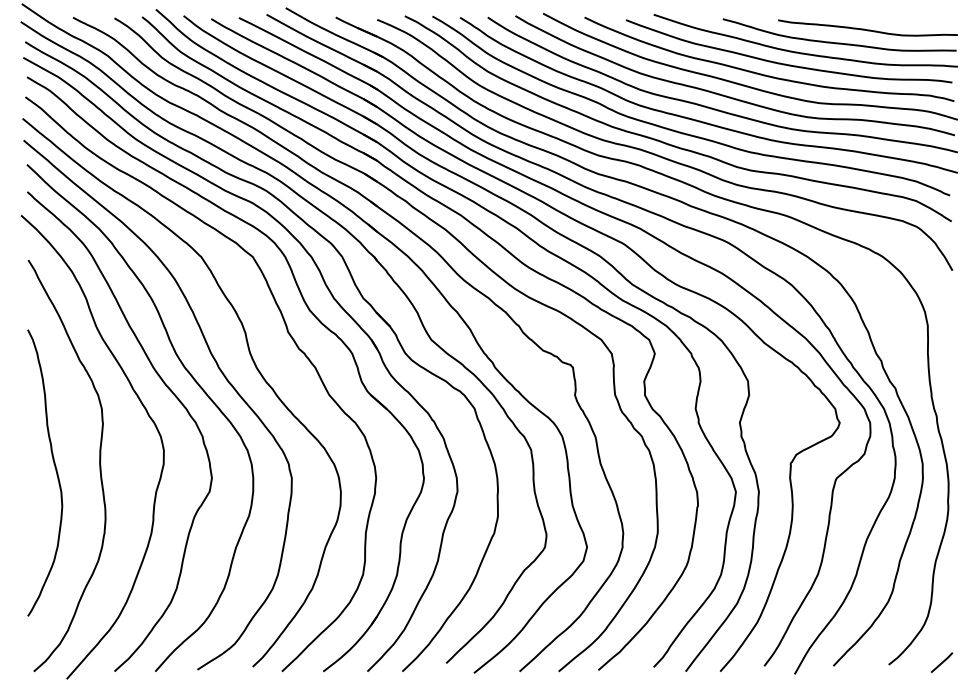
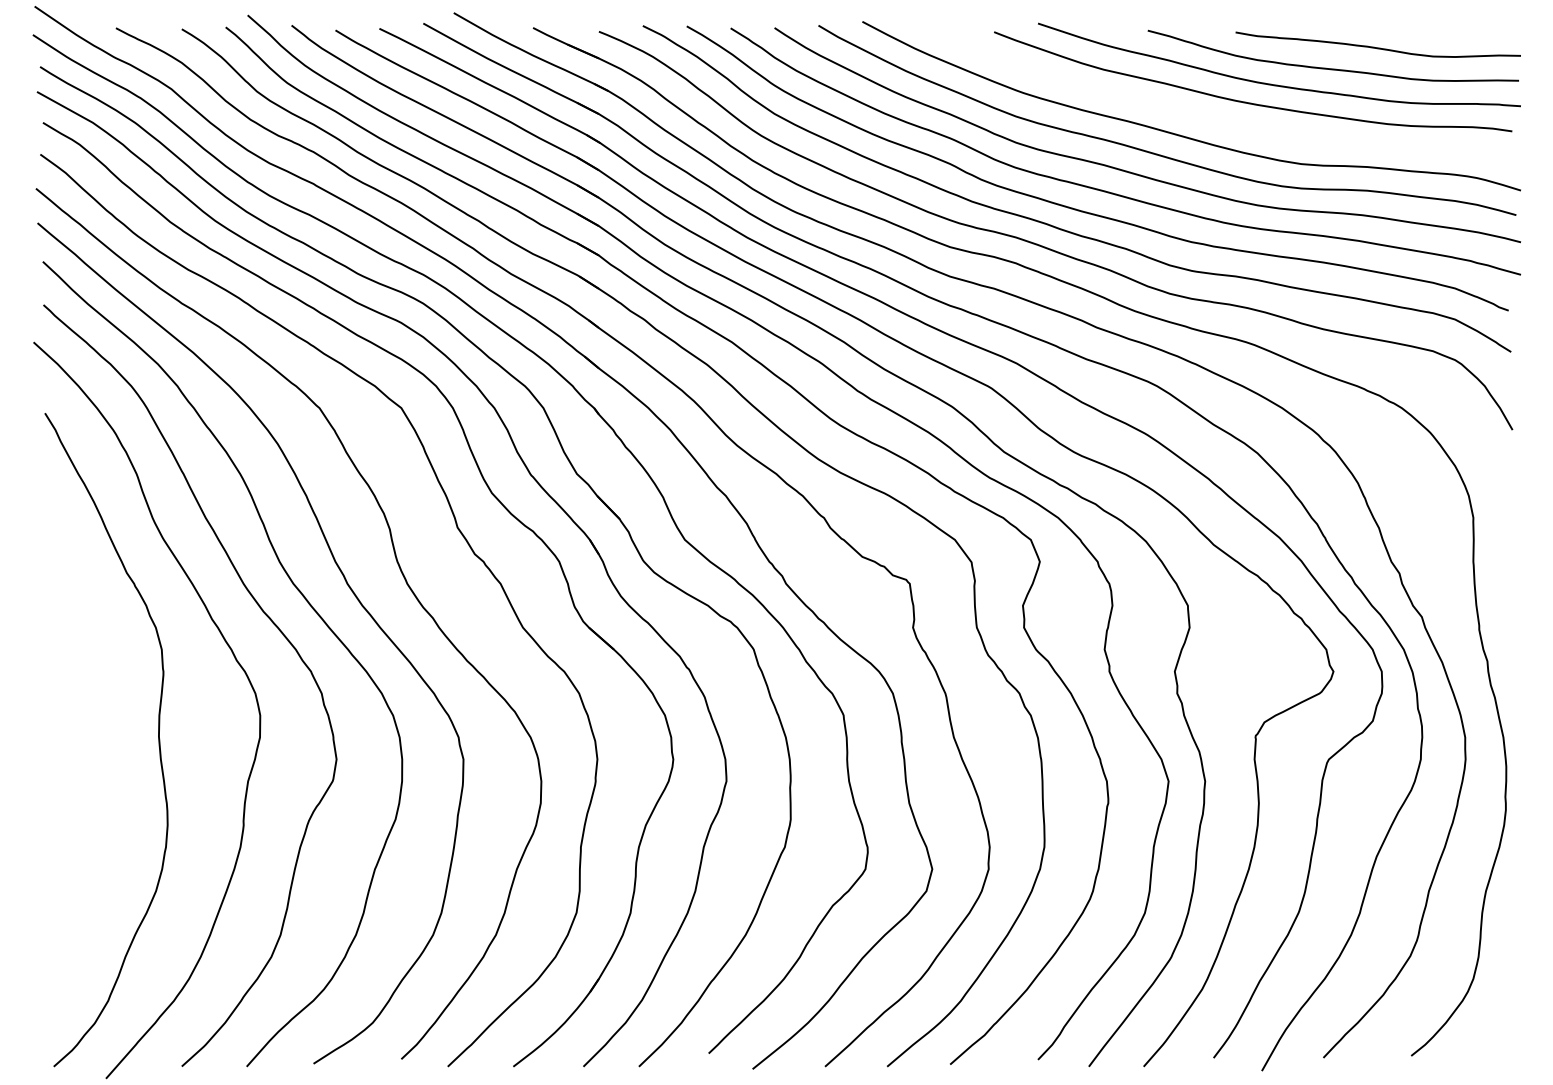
curve: (765, 74) -> (1215, 118), removed
curve: (55, 471) -> (88, 748), removed
line: (941, 662) -> (1495, 1052), removed

